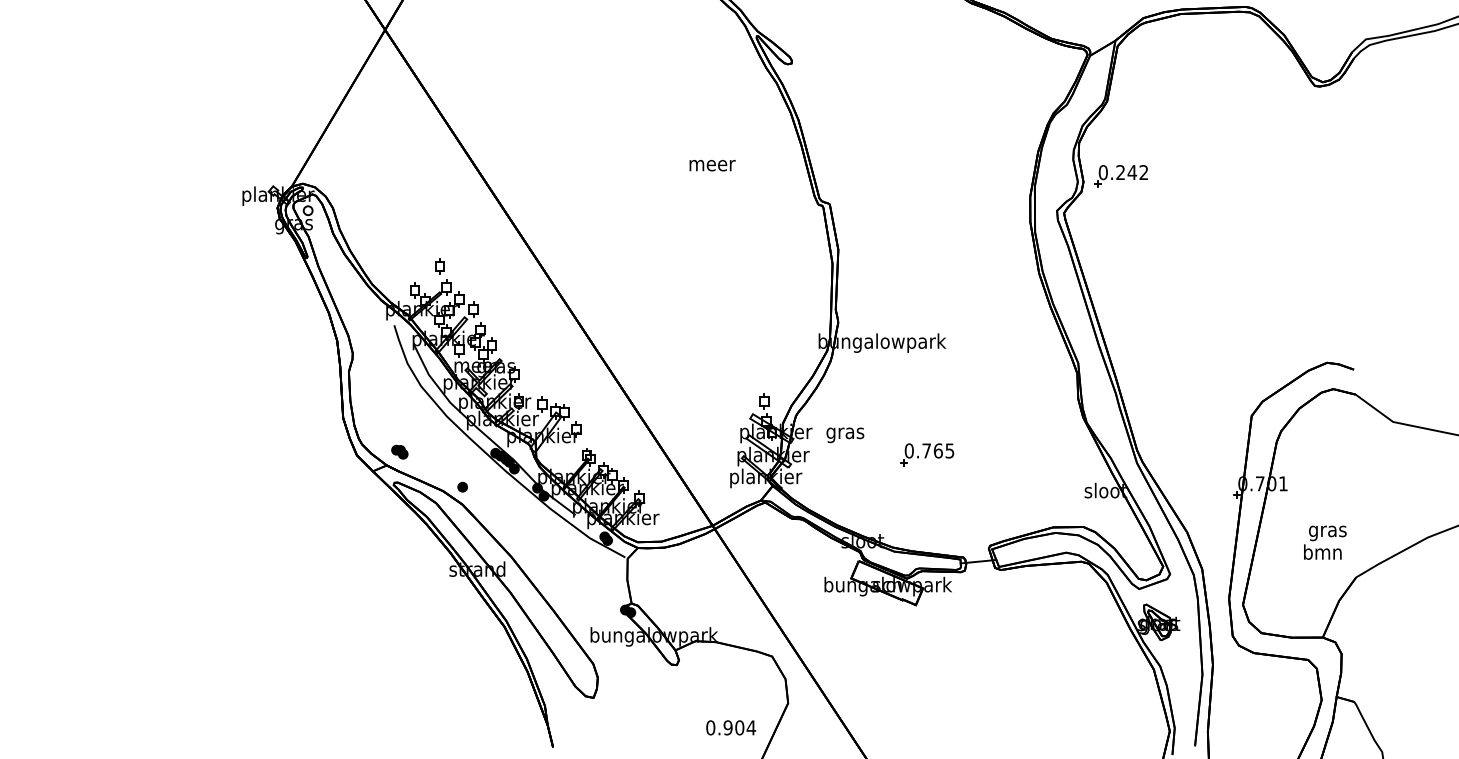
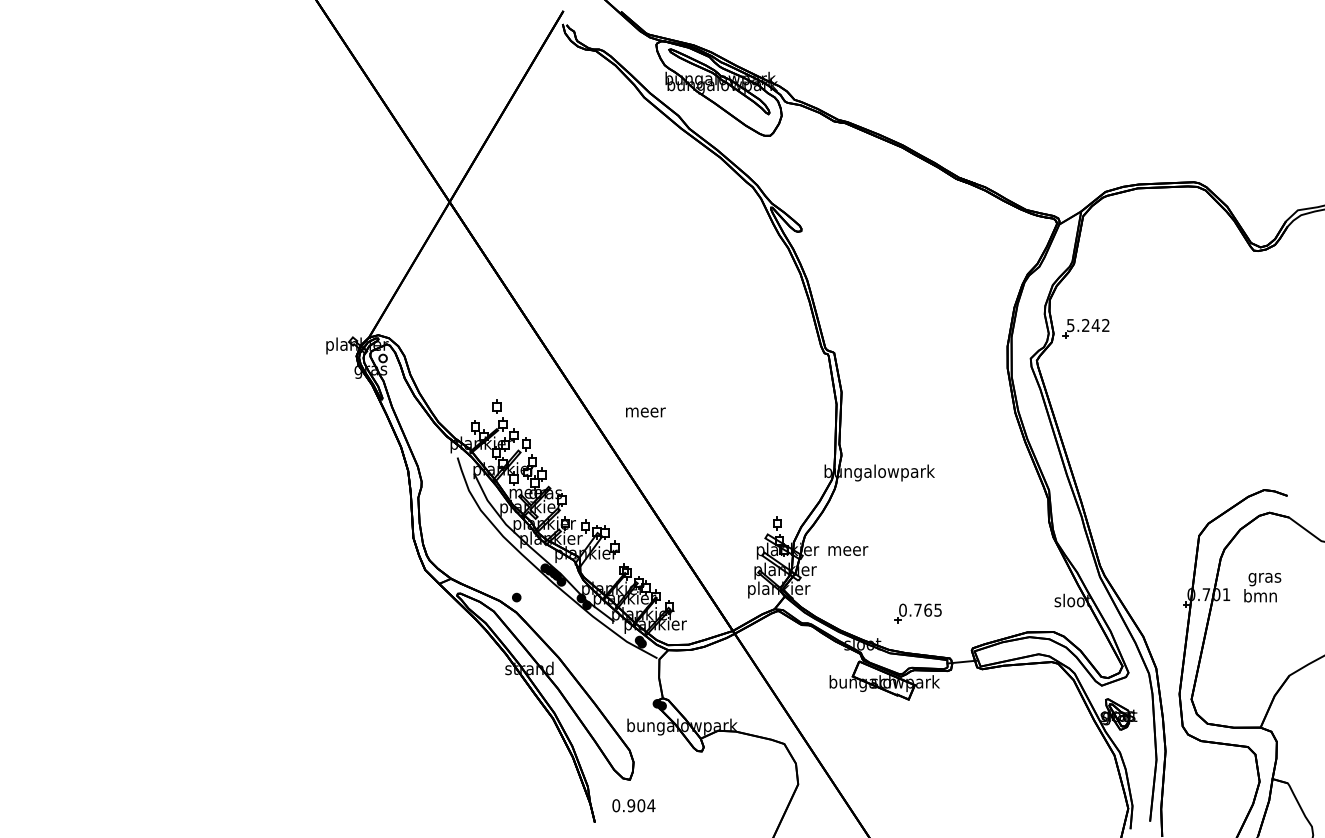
text: (712, 165) -> (645, 412), moved
text: (1103, 172) -> (1070, 325), 0.242 -> 5.242
text: (846, 435) -> (848, 552), gras -> meer
part: (398, 451) -> (461, 566), removed
part: (926, 454) -> (917, 613), moved
text: (1325, 542) -> (1262, 587), moved
text: (730, 727) -> (633, 805), moved

